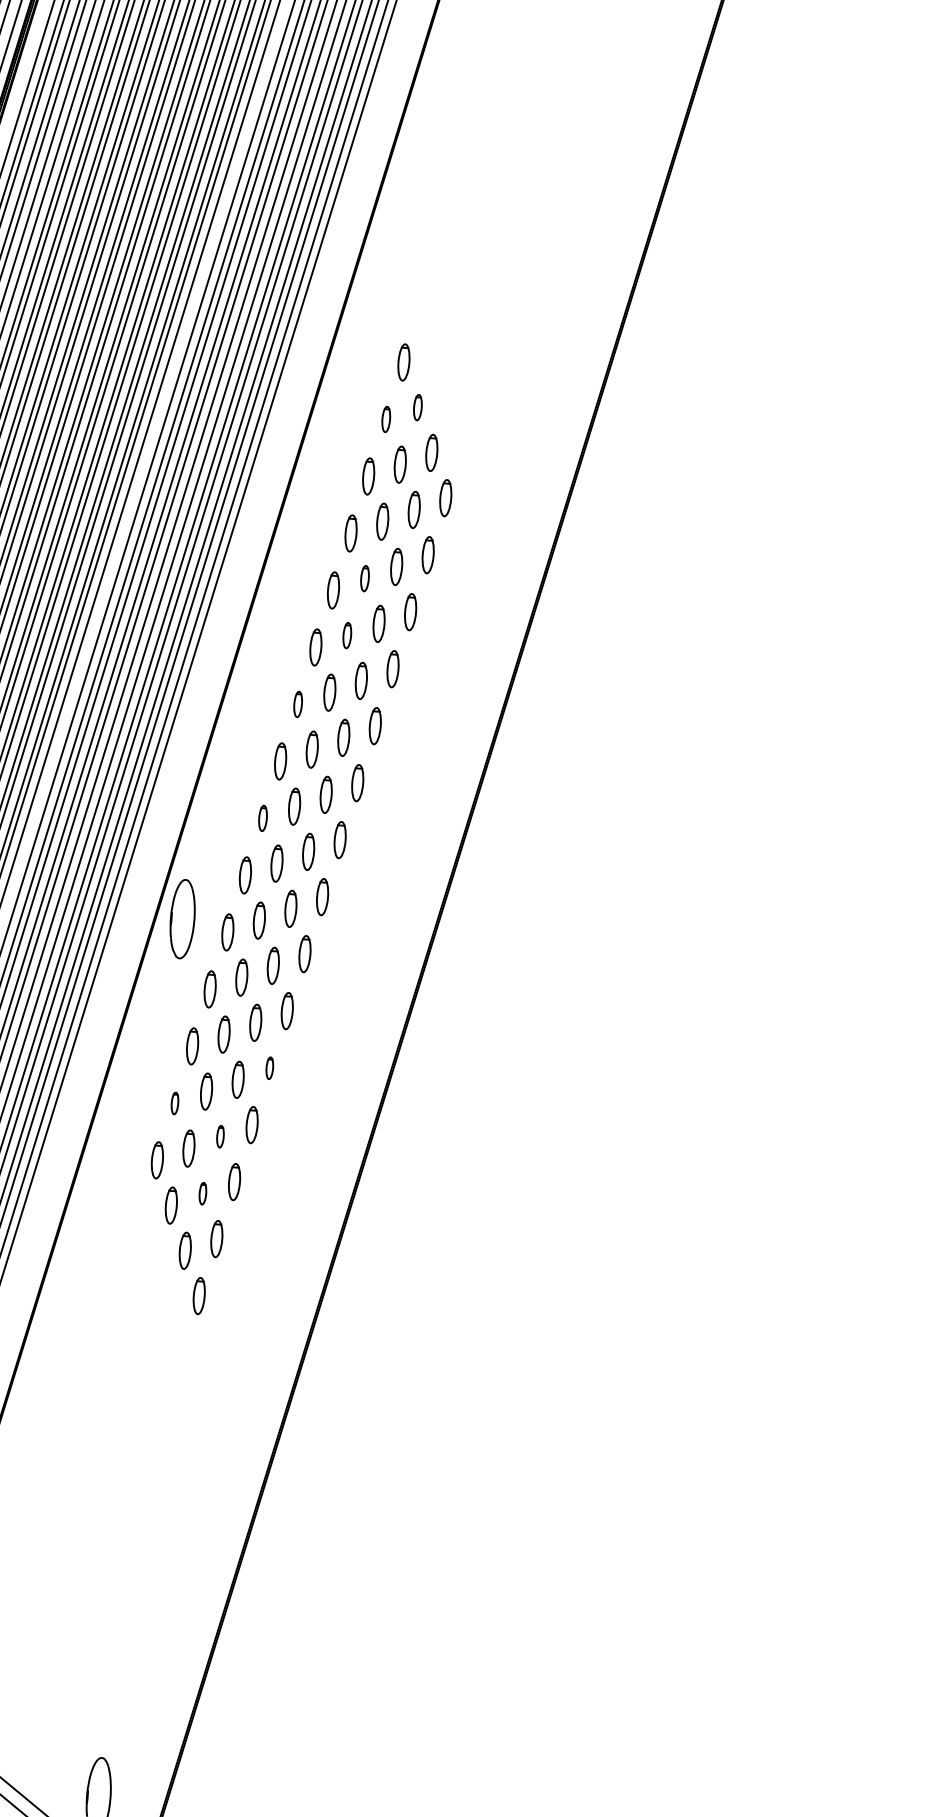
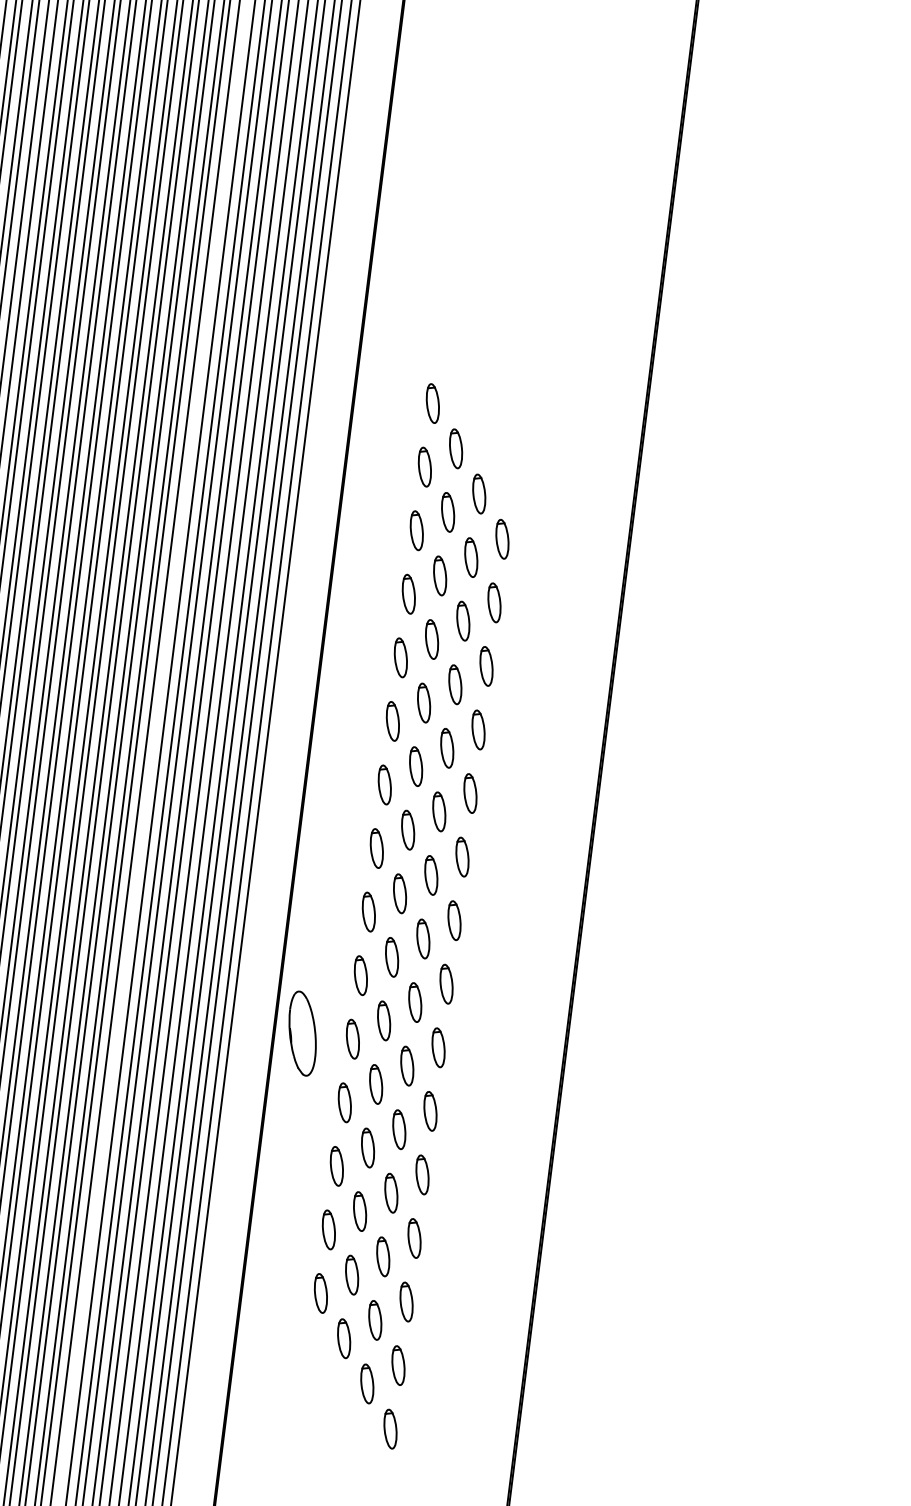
part: (417, 407) -> (455, 448), size x1.43
part: (385, 419) -> (424, 467), size x1.43
part: (364, 578) -> (431, 639), size x1.43
part: (346, 635) -> (423, 703), size x1.43
part: (297, 704) -> (384, 785), size x1.43
part: (262, 818) -> (368, 912), size x1.43
part: (269, 1068) -> (422, 1175), size x1.67
part: (174, 1103) -> (328, 1230), size x1.67
part: (220, 1136) -> (383, 1256), size x1.67
part: (202, 1193) -> (374, 1320), size x1.67

